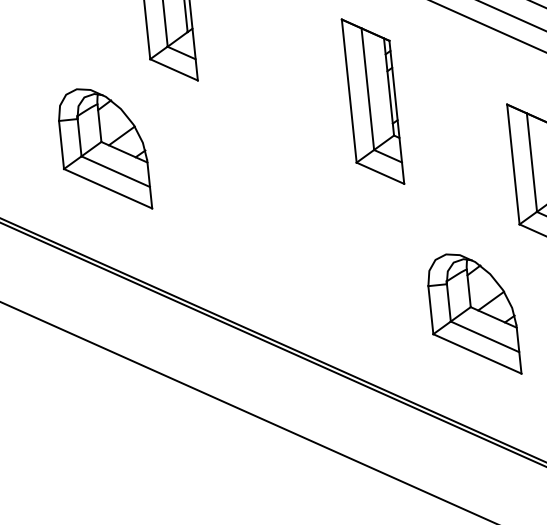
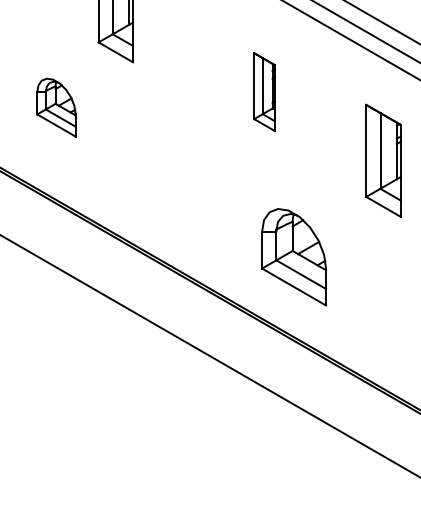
part: (372, 100) -> (264, 91), size x0.6
part: (104, 149) -> (56, 107), size x0.6
part: (472, 315) -> (293, 257), moved

